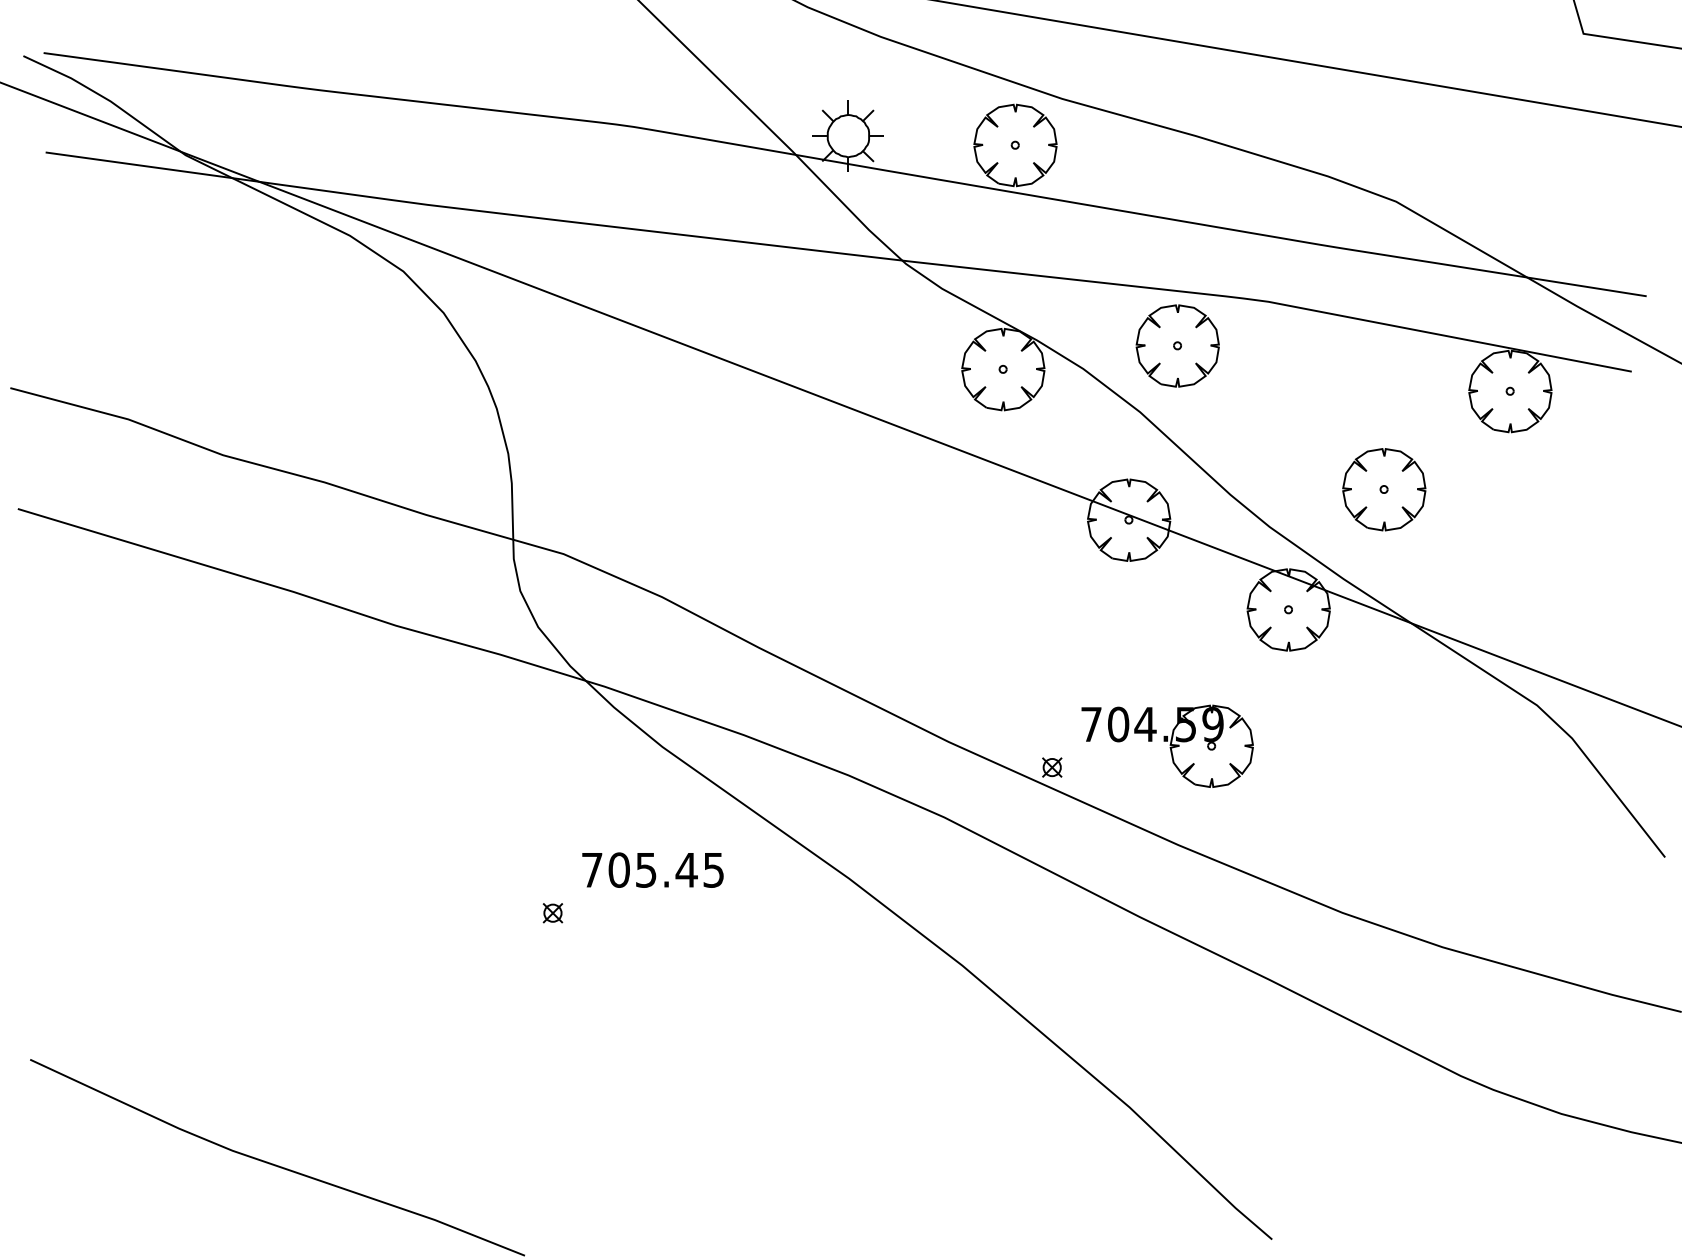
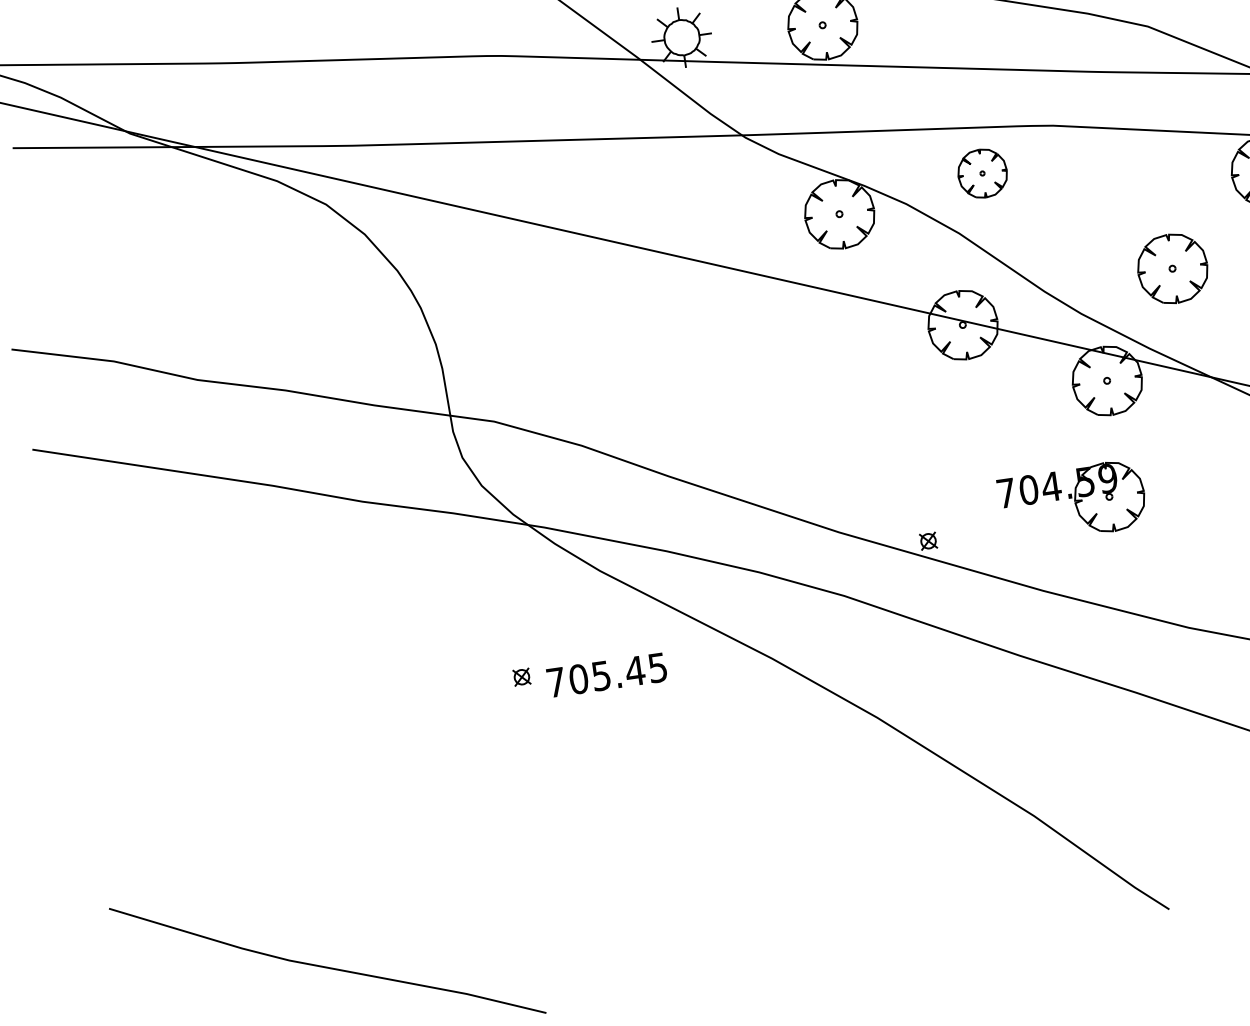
part: (1177, 345) -> (982, 173), size x0.7
part: (1167, 745) -> (1072, 501), moved
part: (552, 913) -> (521, 677), moved

